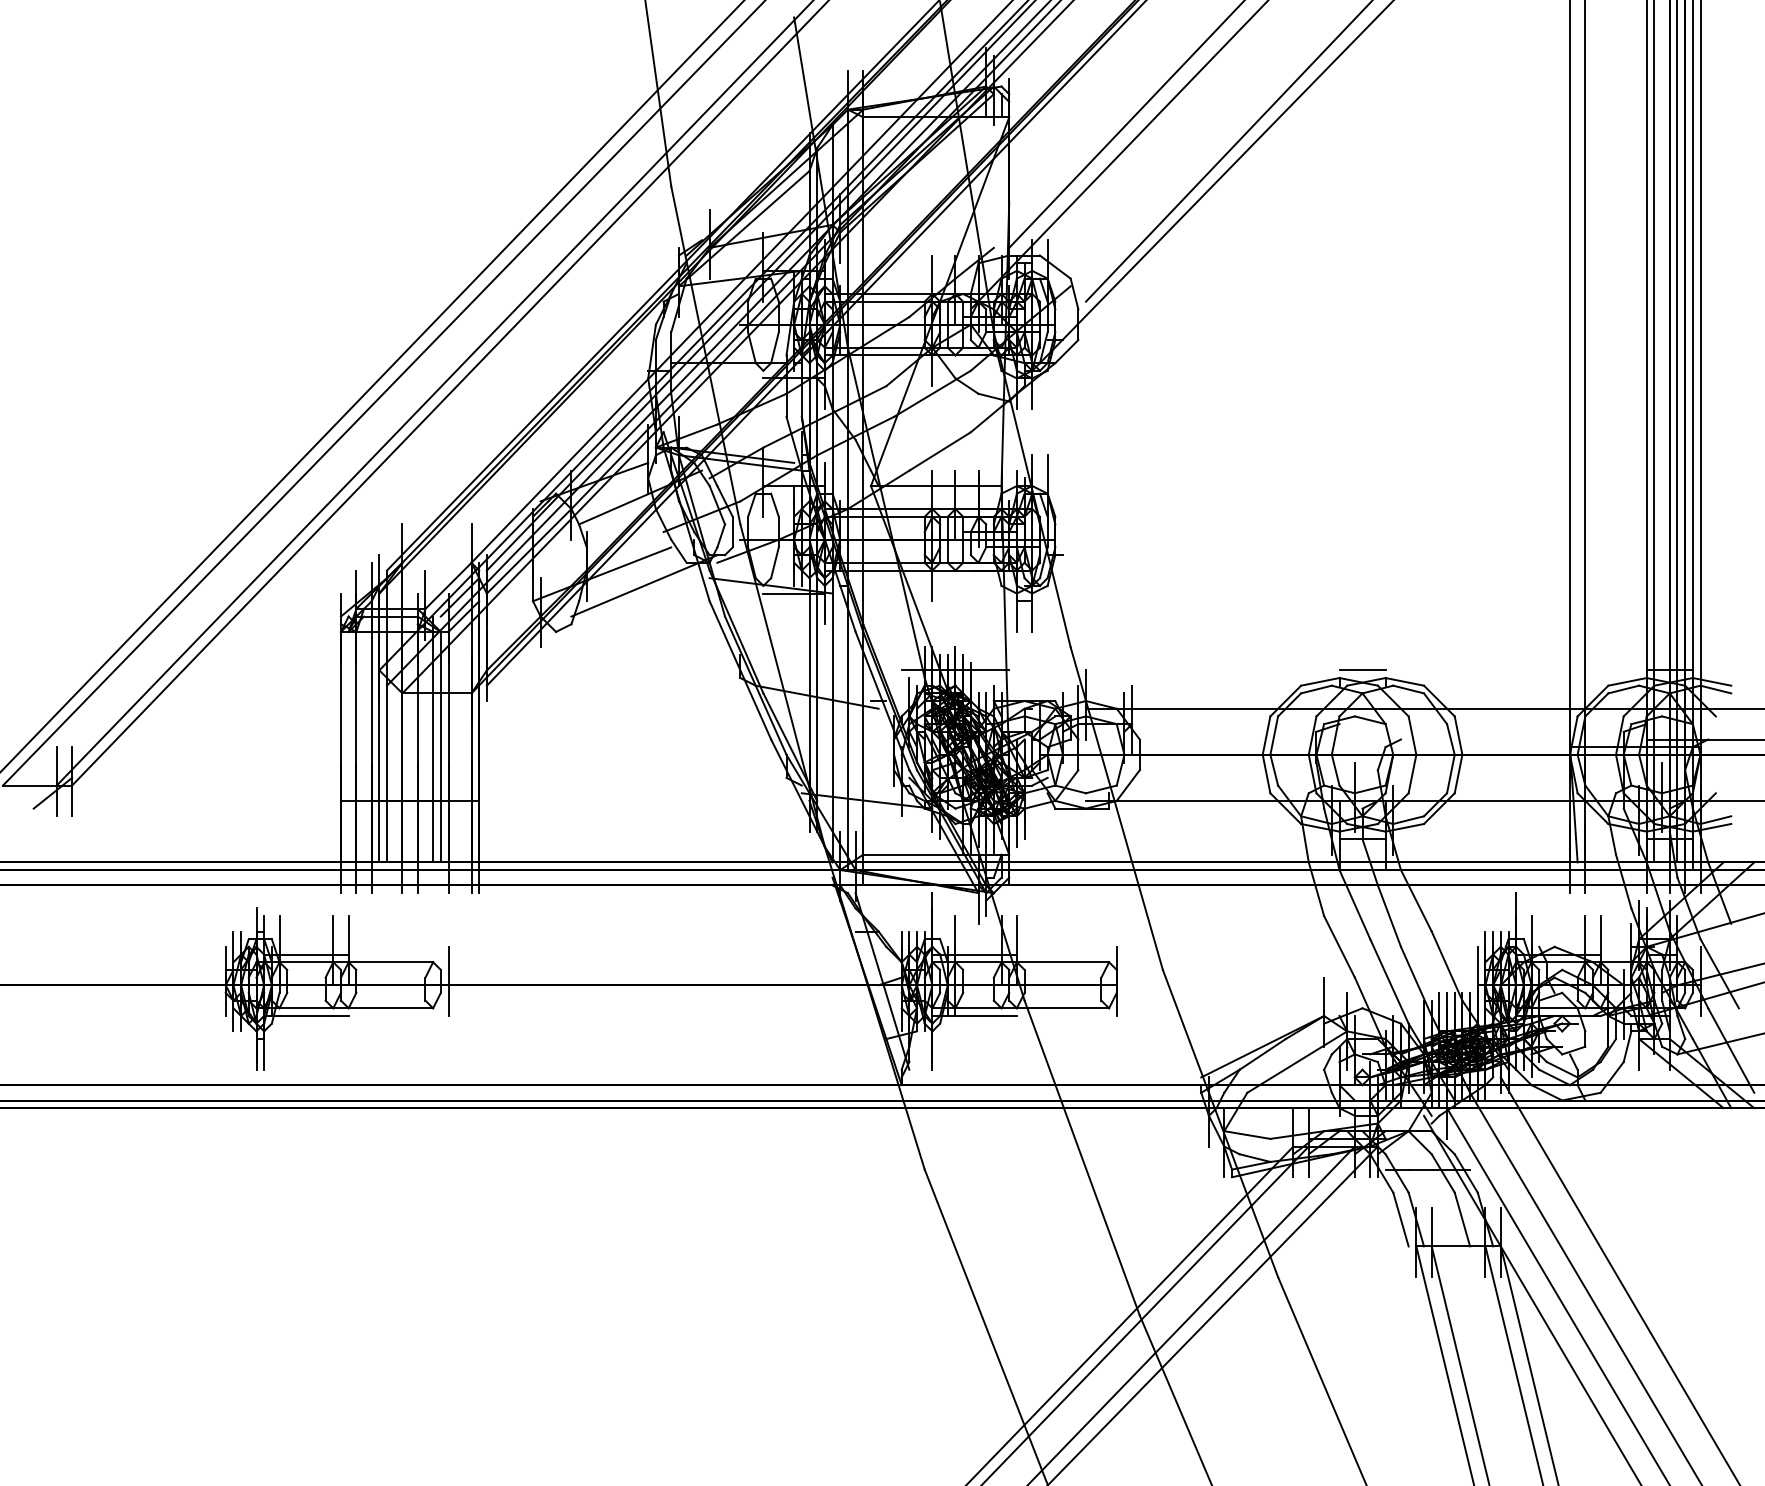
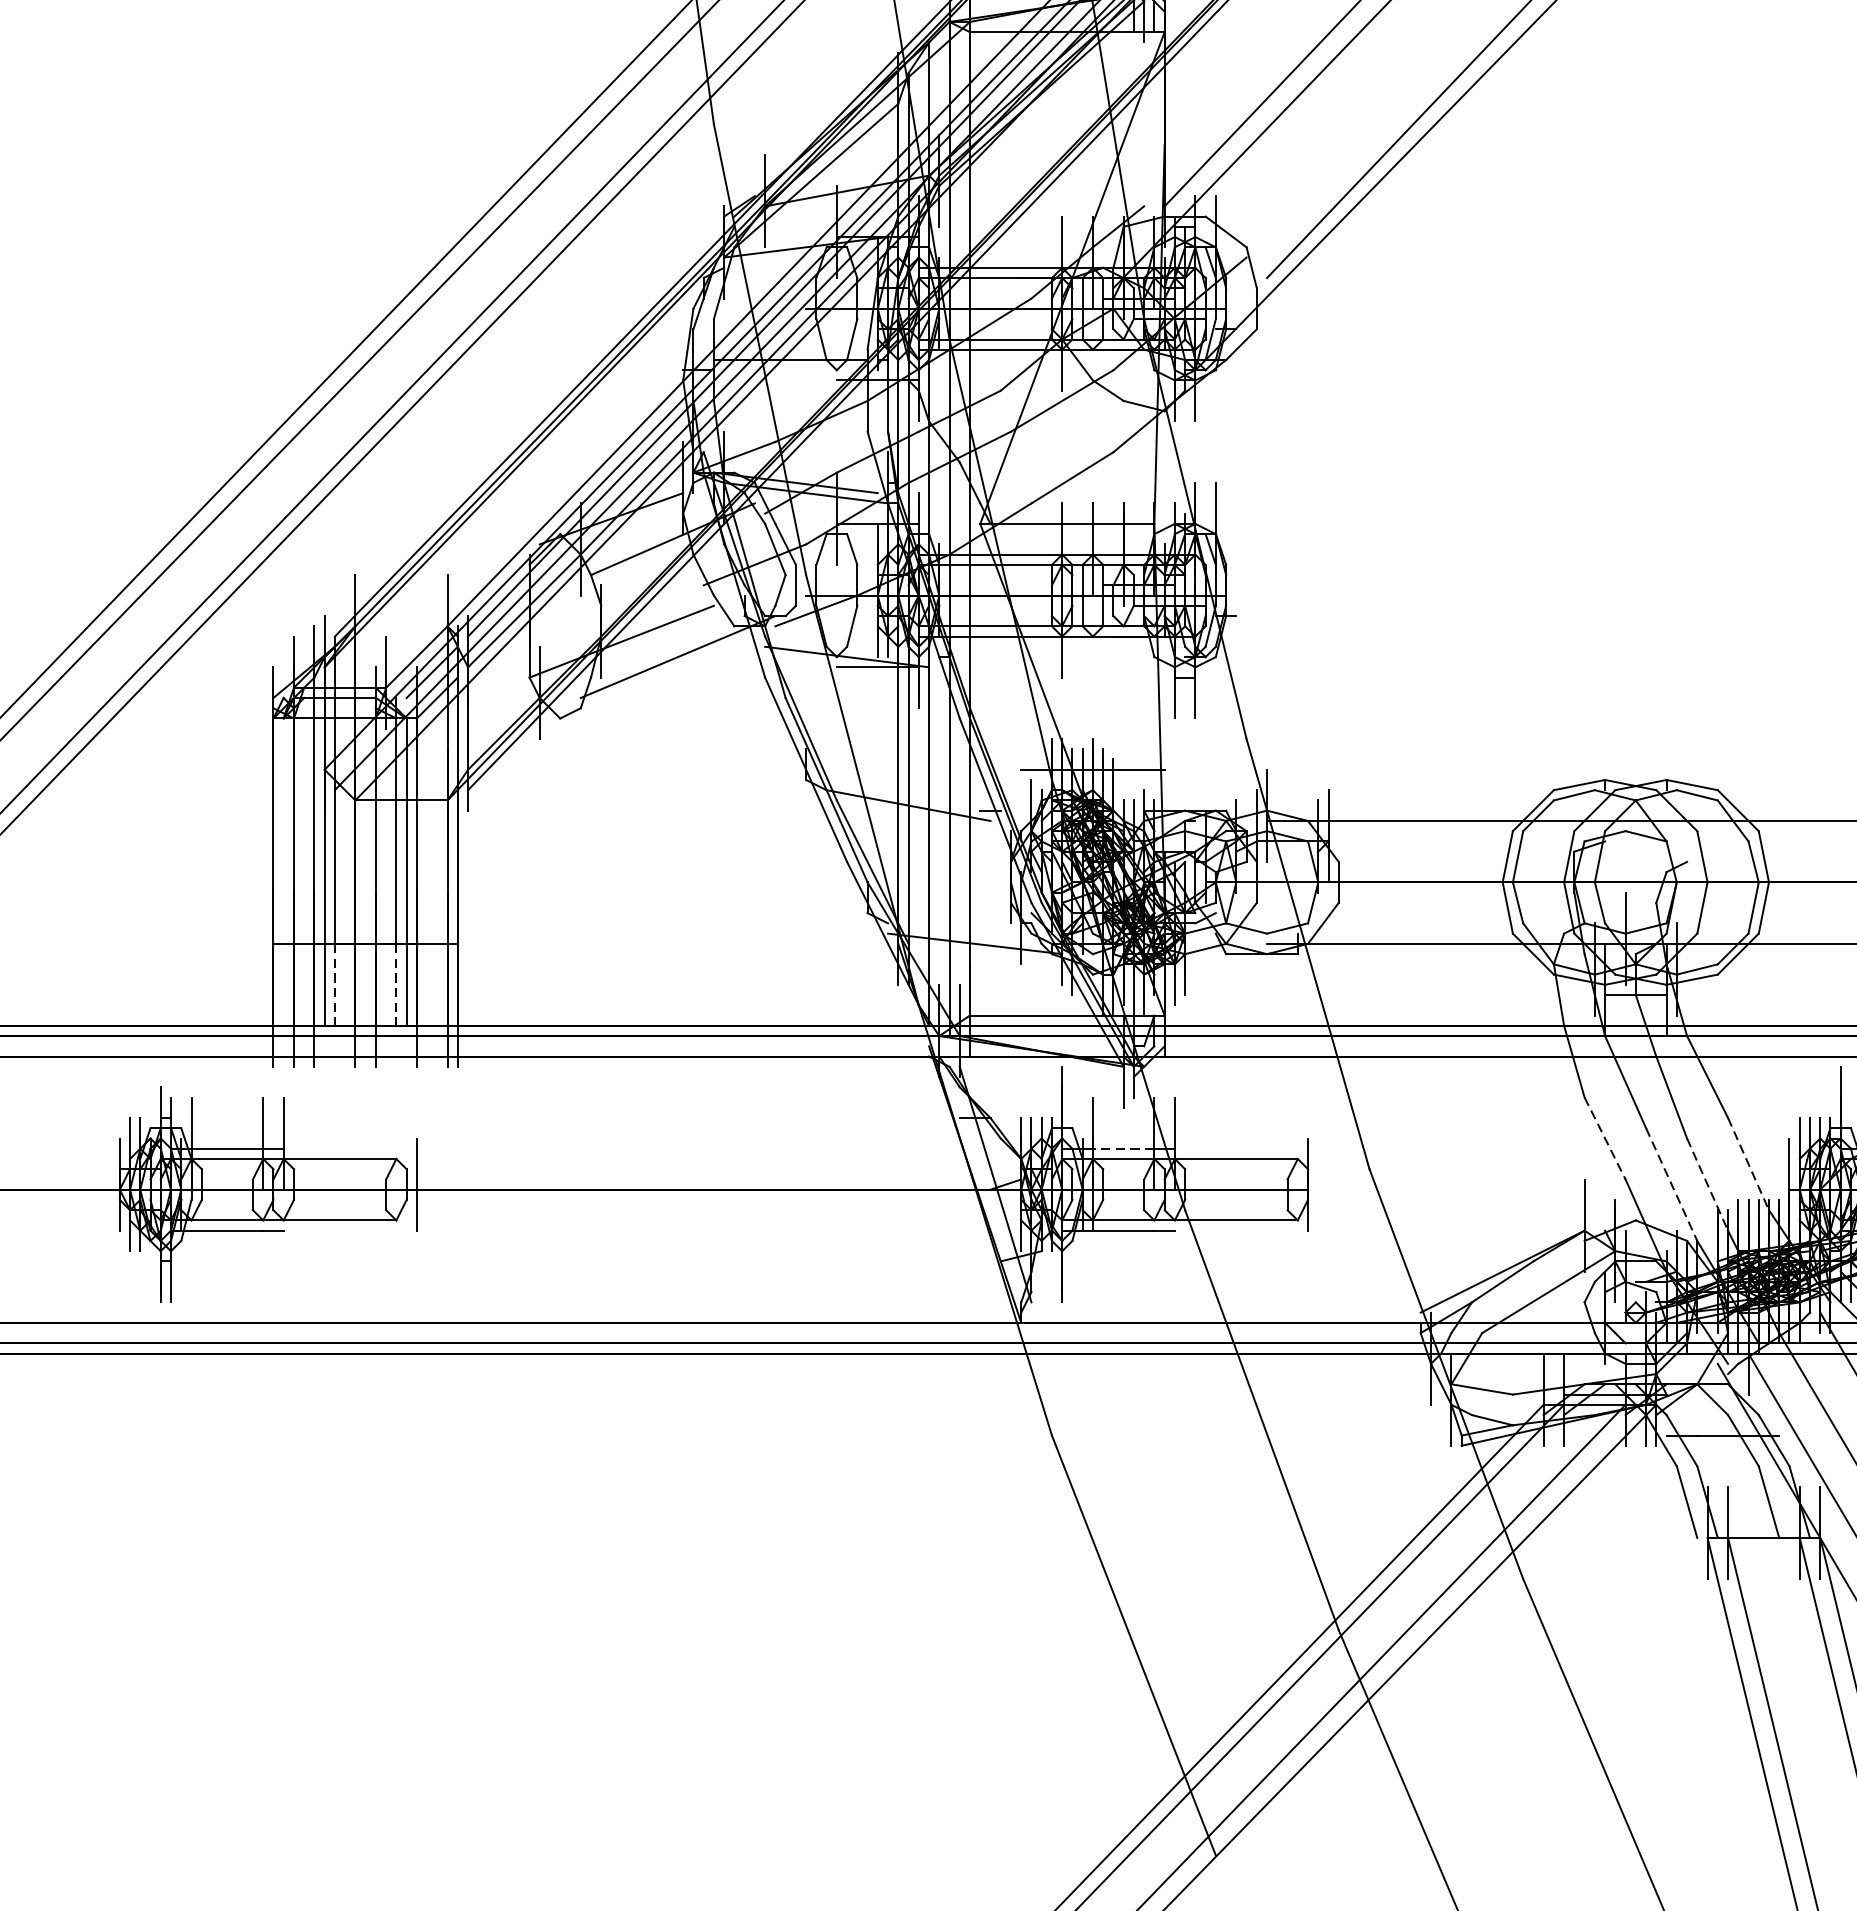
line: (1362, 670) -> (1635, 769), removed
line: (387, 831) -> (335, 984), solid -> dashed
line: (433, 831) -> (396, 984), solid -> dashed
line: (1339, 947) -> (1605, 1139), solid -> dashed
line: (978, 954) -> (1123, 1148), solid -> dashed
line: (1447, 966) -> (1749, 1164), solid -> dashed
line: (1389, 981) -> (1671, 1184), solid -> dashed
line: (1416, 981) -> (1707, 1184), solid -> dashed

